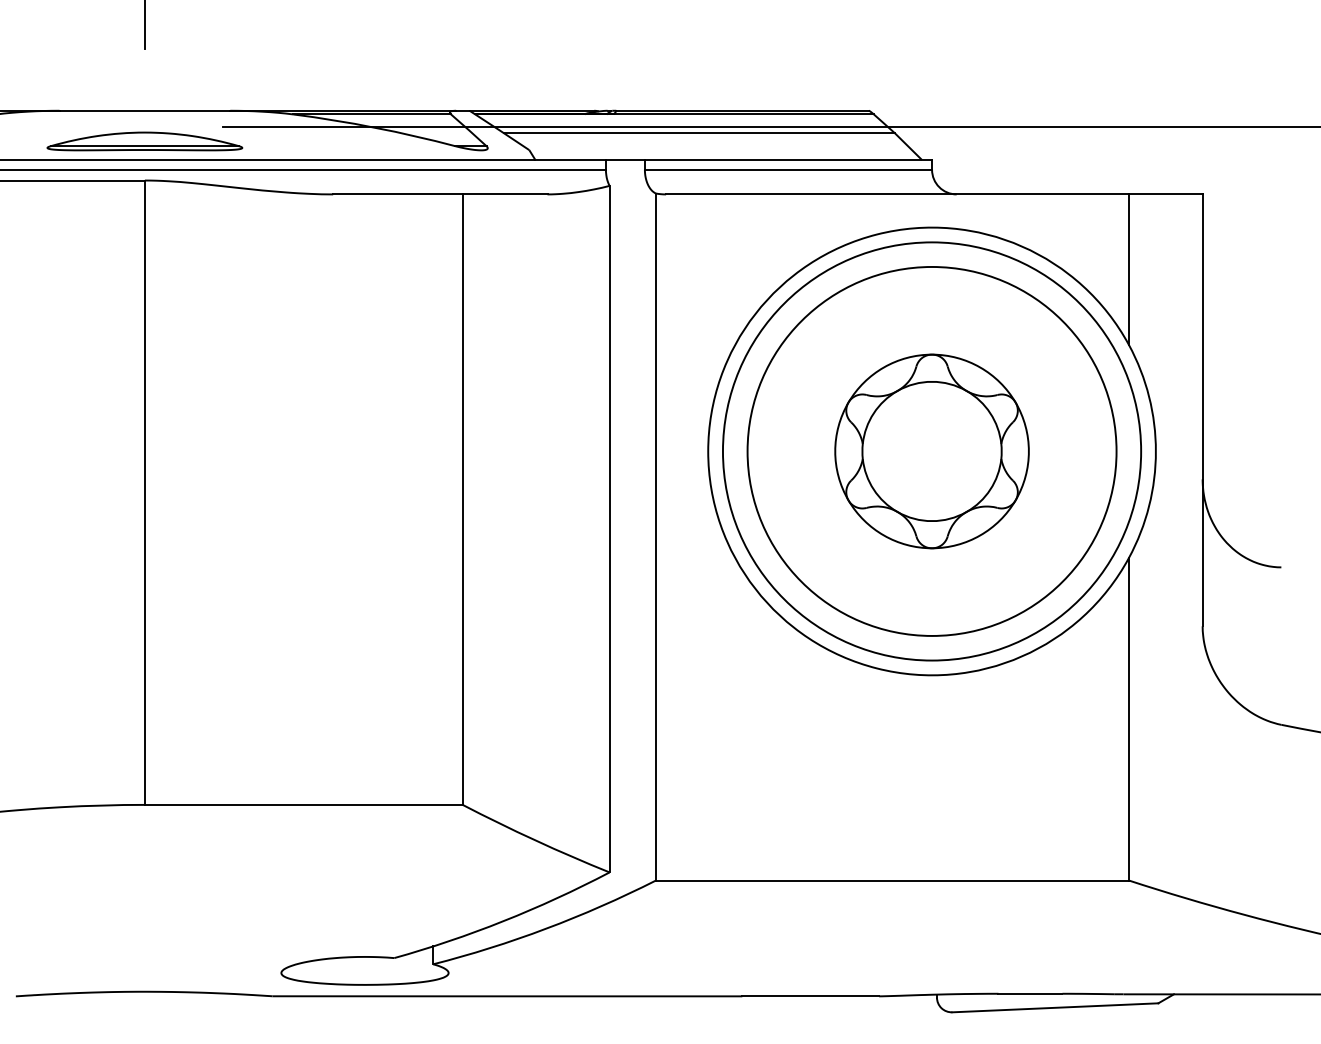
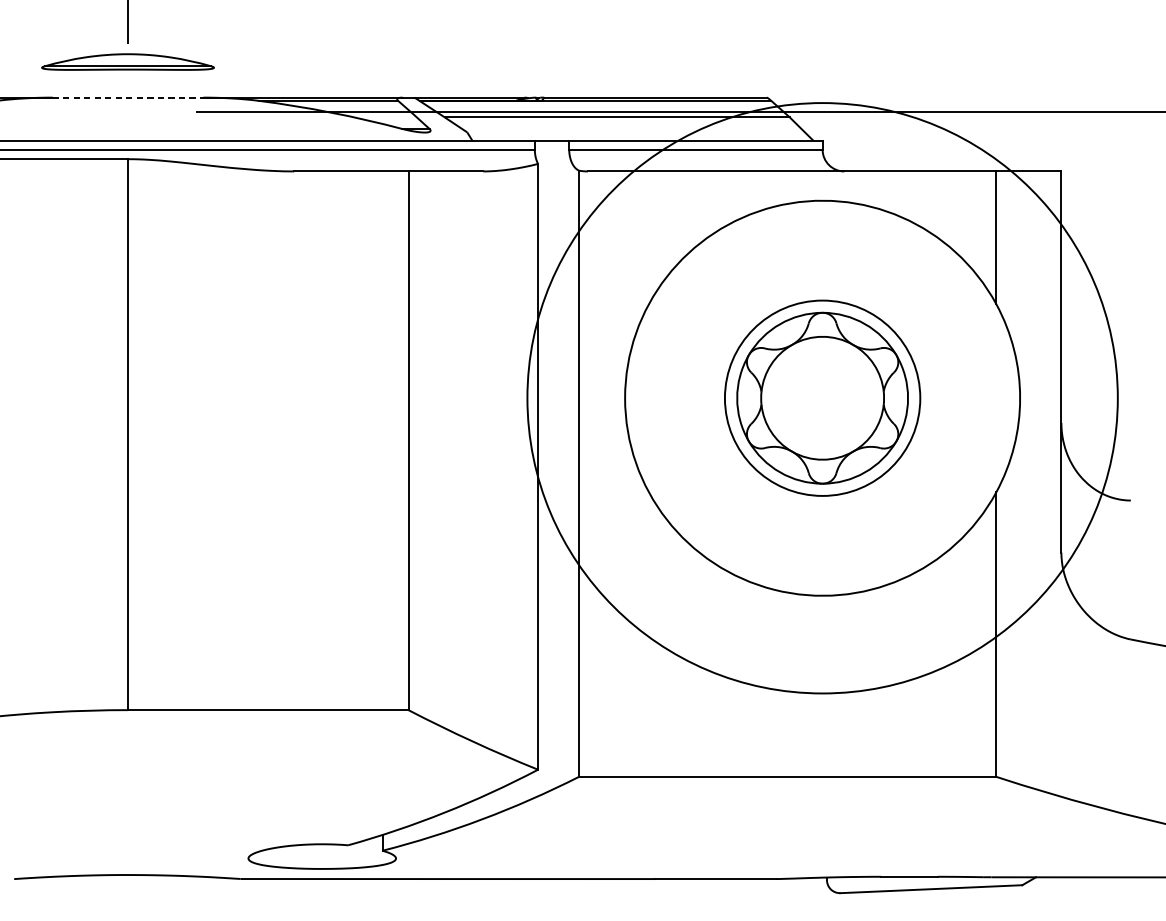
line: (145, 110) -> (128, 97), solid -> dashed
part: (144, 141) -> (127, 62), moved
circle: (931, 450) -> (822, 397), size x0.6
circle: (931, 451) -> (822, 398), size x1.6

